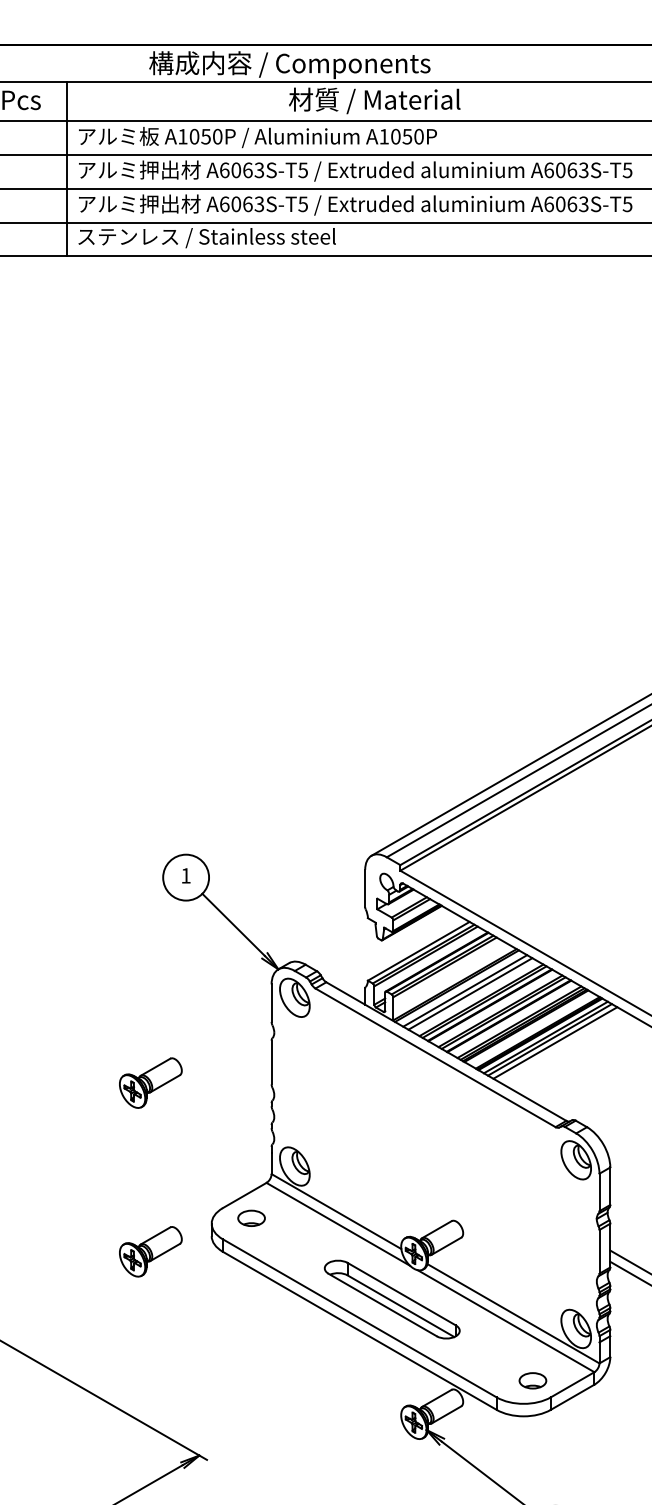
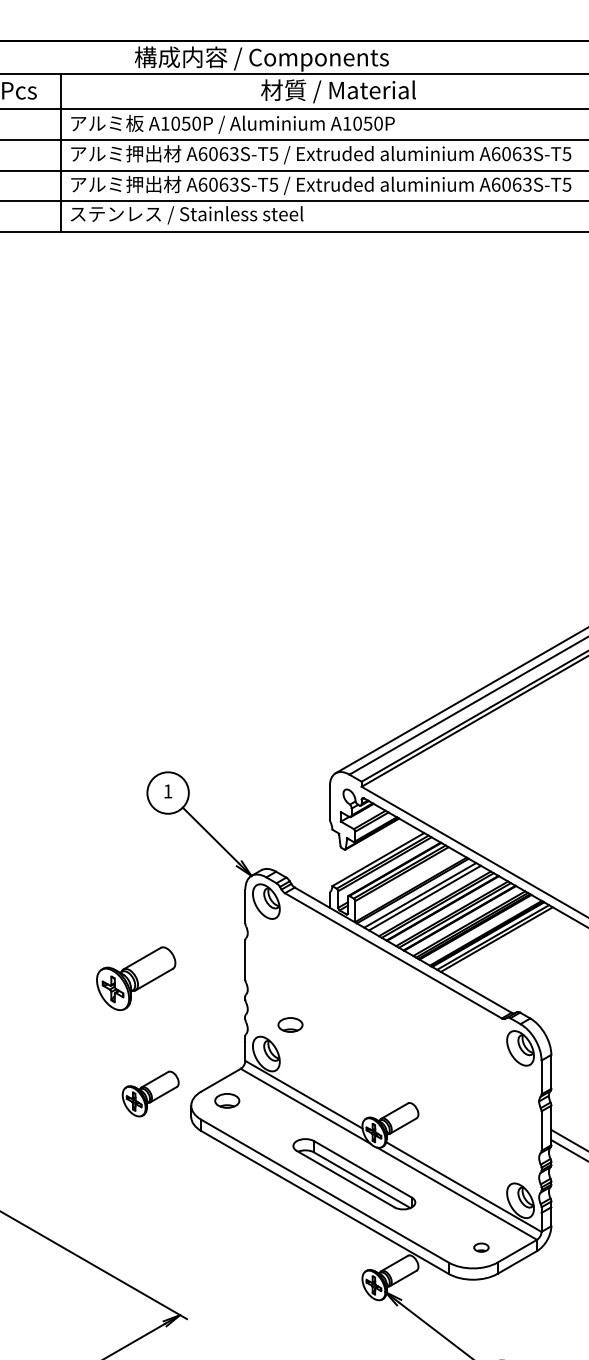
line: (555, 1042) -> (501, 941), removed
part: (150, 1082) -> (135, 978), size x1.4
part: (321, 1133) -> (290, 1024), added
part: (150, 1251) -> (150, 1093), moved
part: (532, 1380) -> (481, 1247), size x0.6

